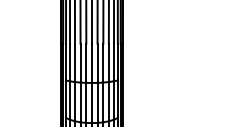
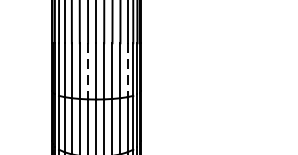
line: (113, 62) -> (127, 70), solid -> dashed
line: (86, 63) -> (88, 71), solid -> dashed

